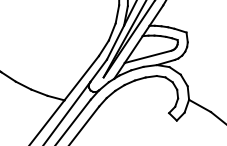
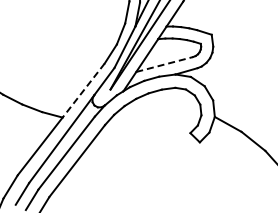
line: (148, 56) -> (165, 64), solid -> dashed
line: (81, 78) -> (83, 90), solid -> dashed

